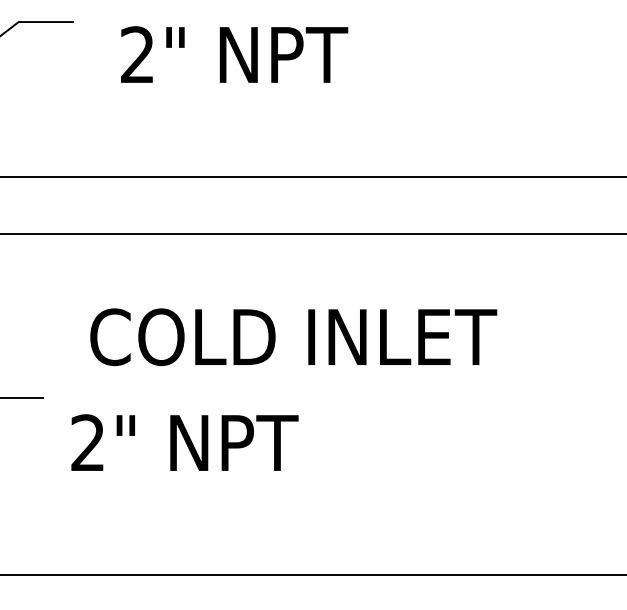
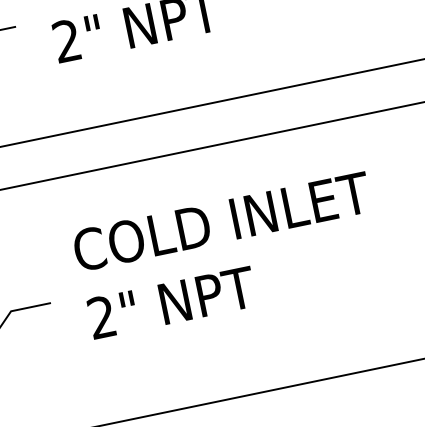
text: (184, 442) -> (171, 302), moved

